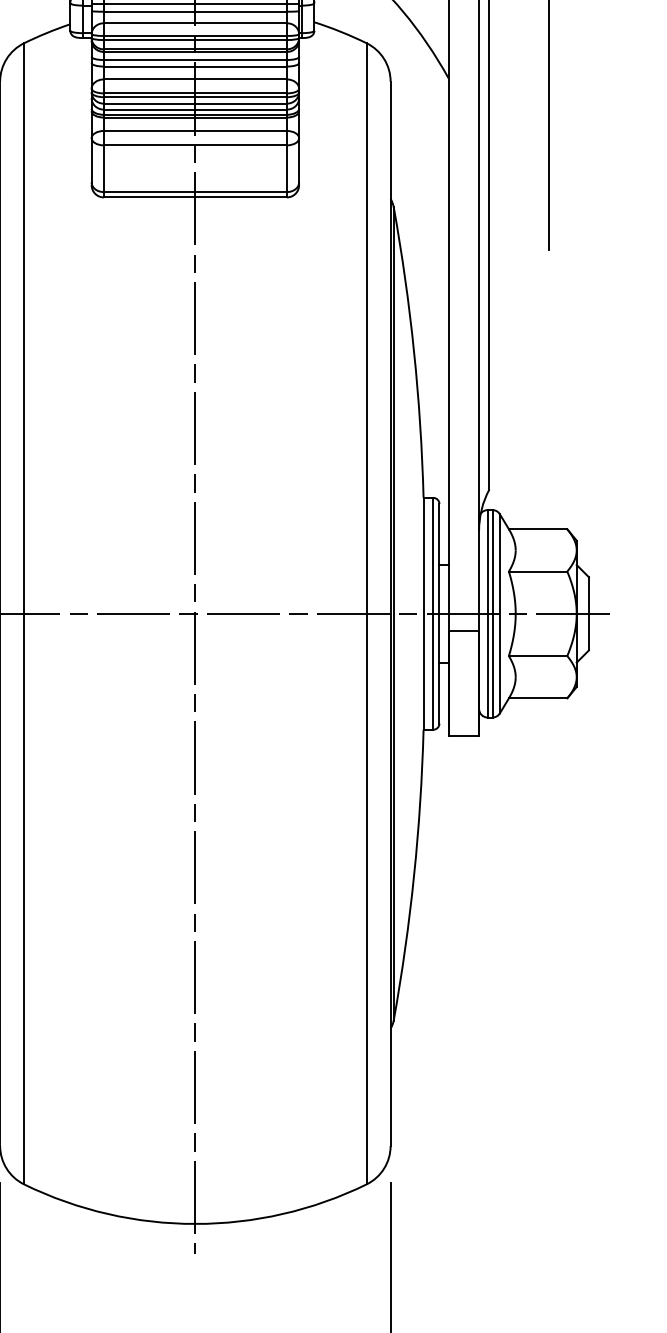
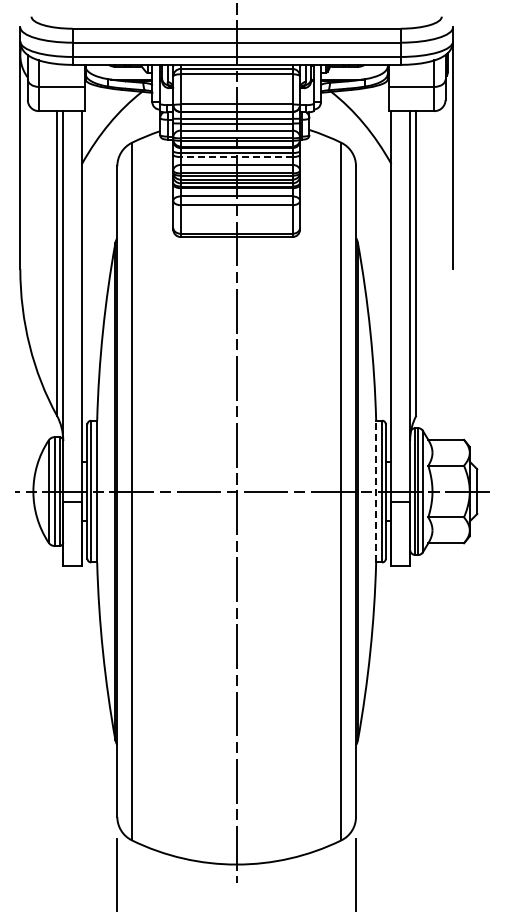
line: (195, 67) -> (236, 157), solid -> dashed
line: (424, 613) -> (376, 491), solid -> dashed

